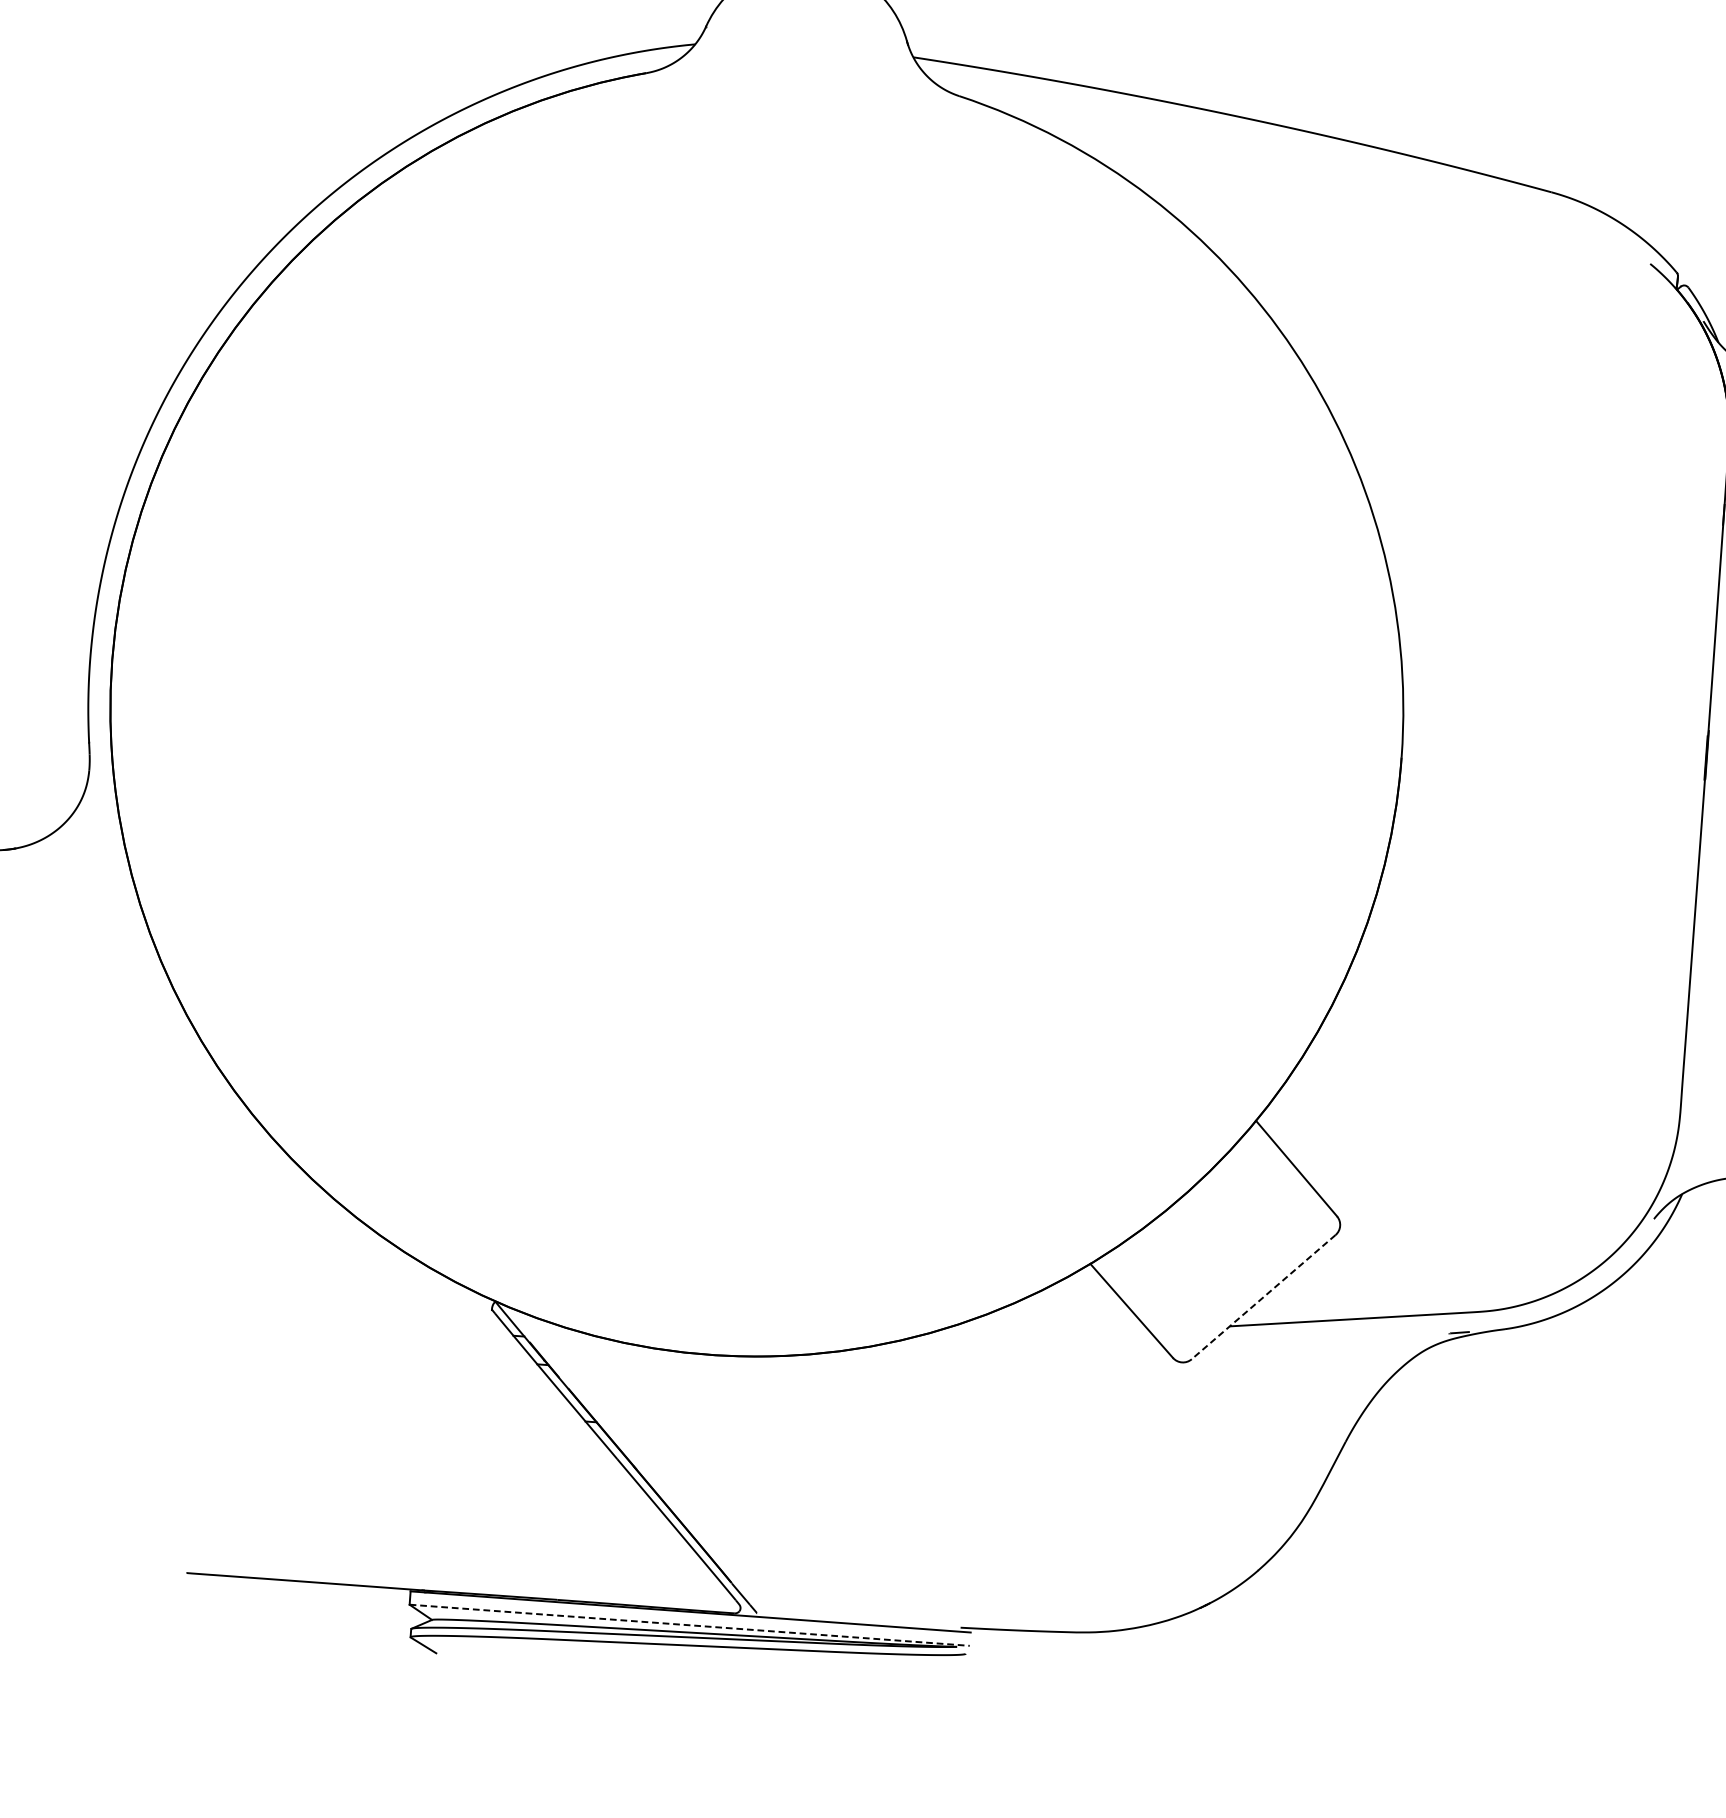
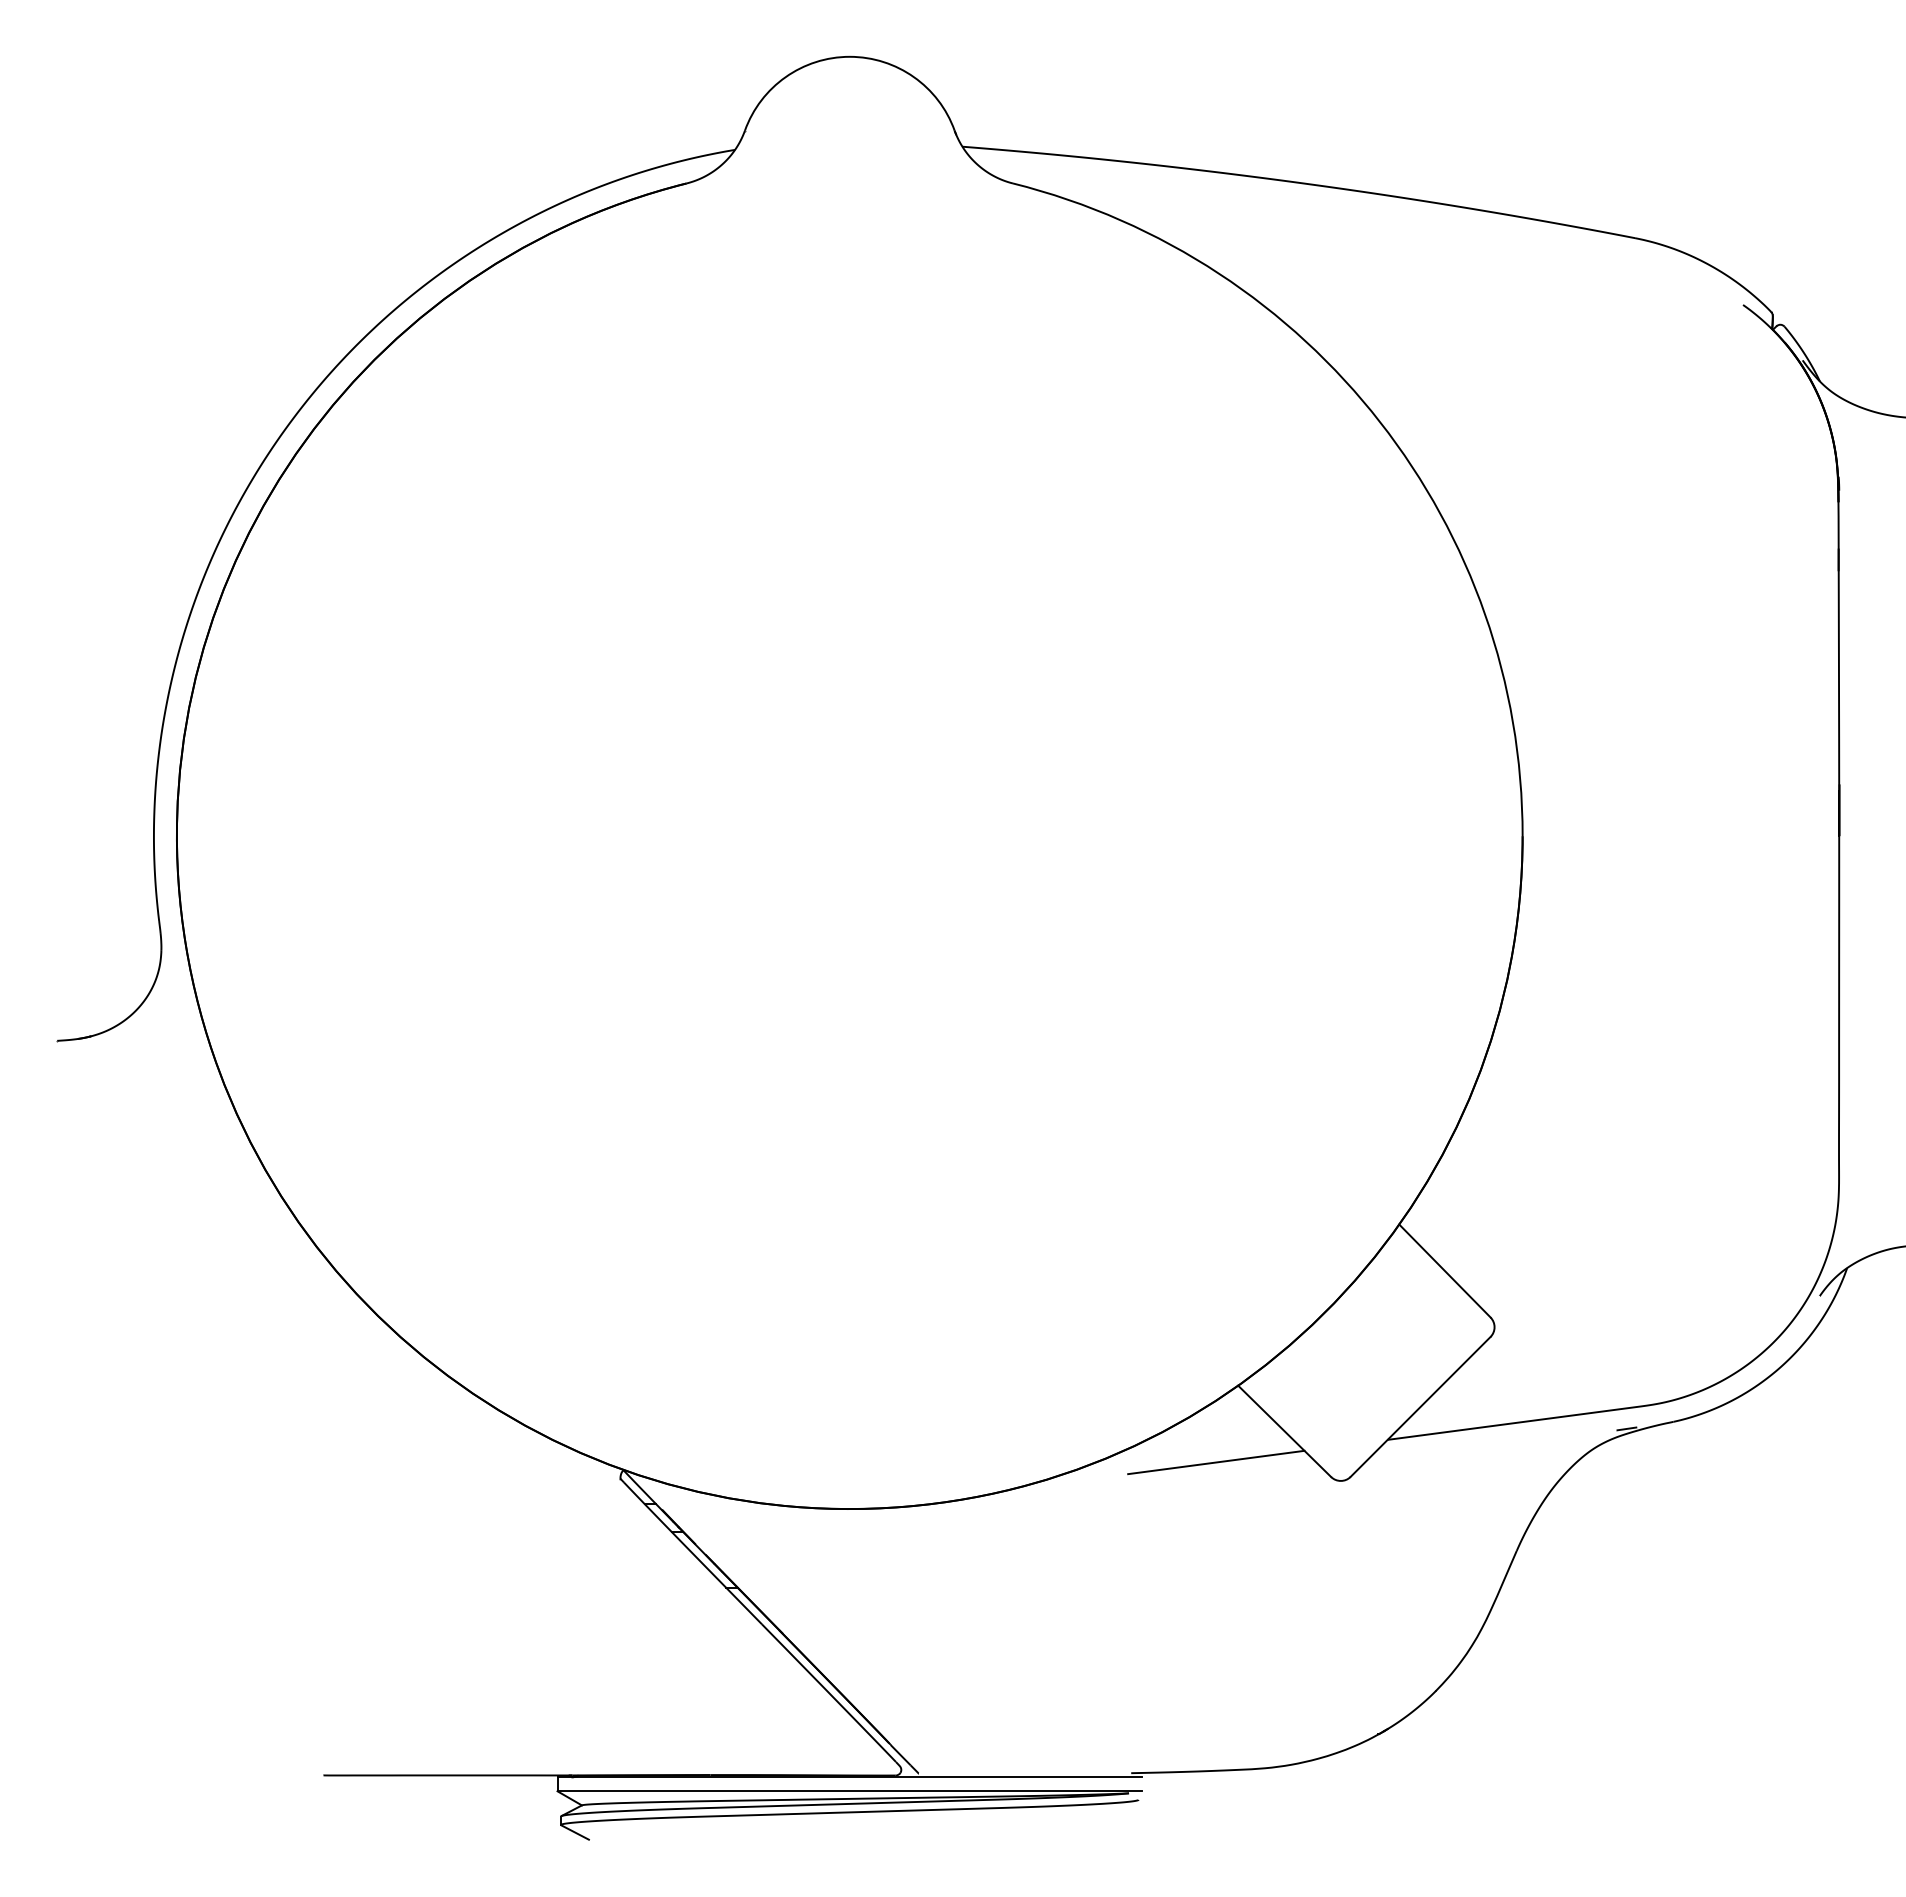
line: (1263, 1296) -> (1420, 1406), dashed -> solid
line: (1064, 1336) -> (1216, 1462), added
line: (690, 1625) -> (850, 1791), dashed -> solid

